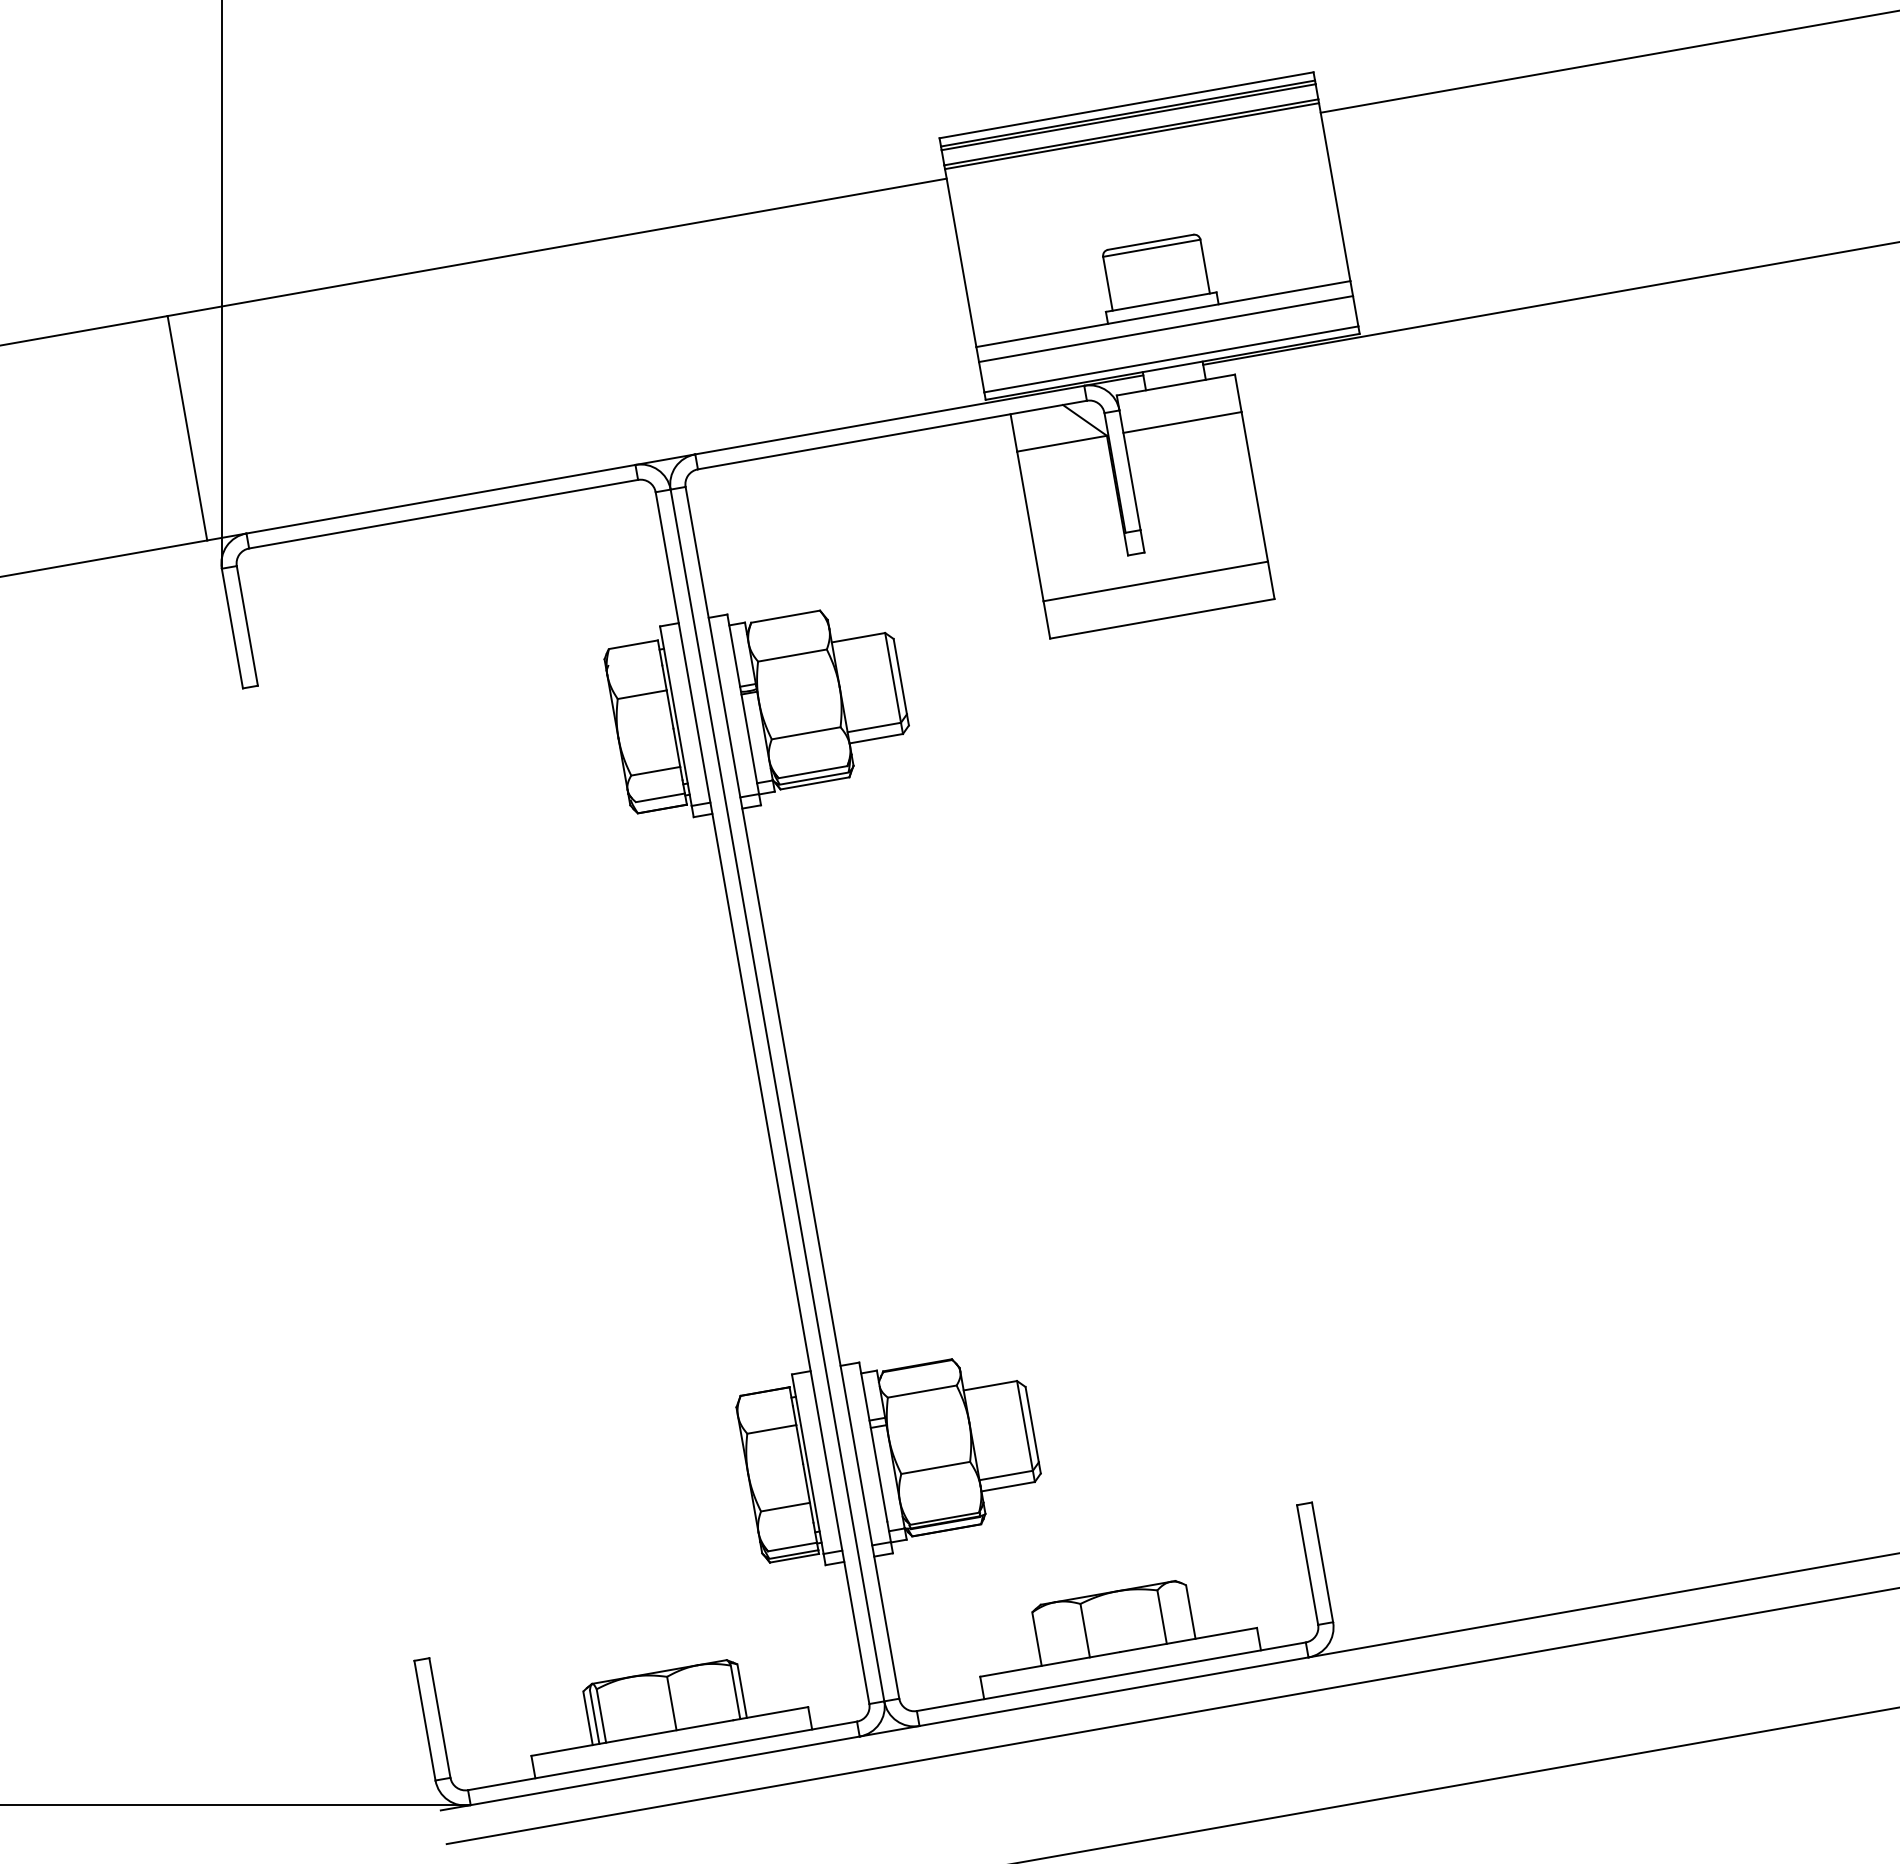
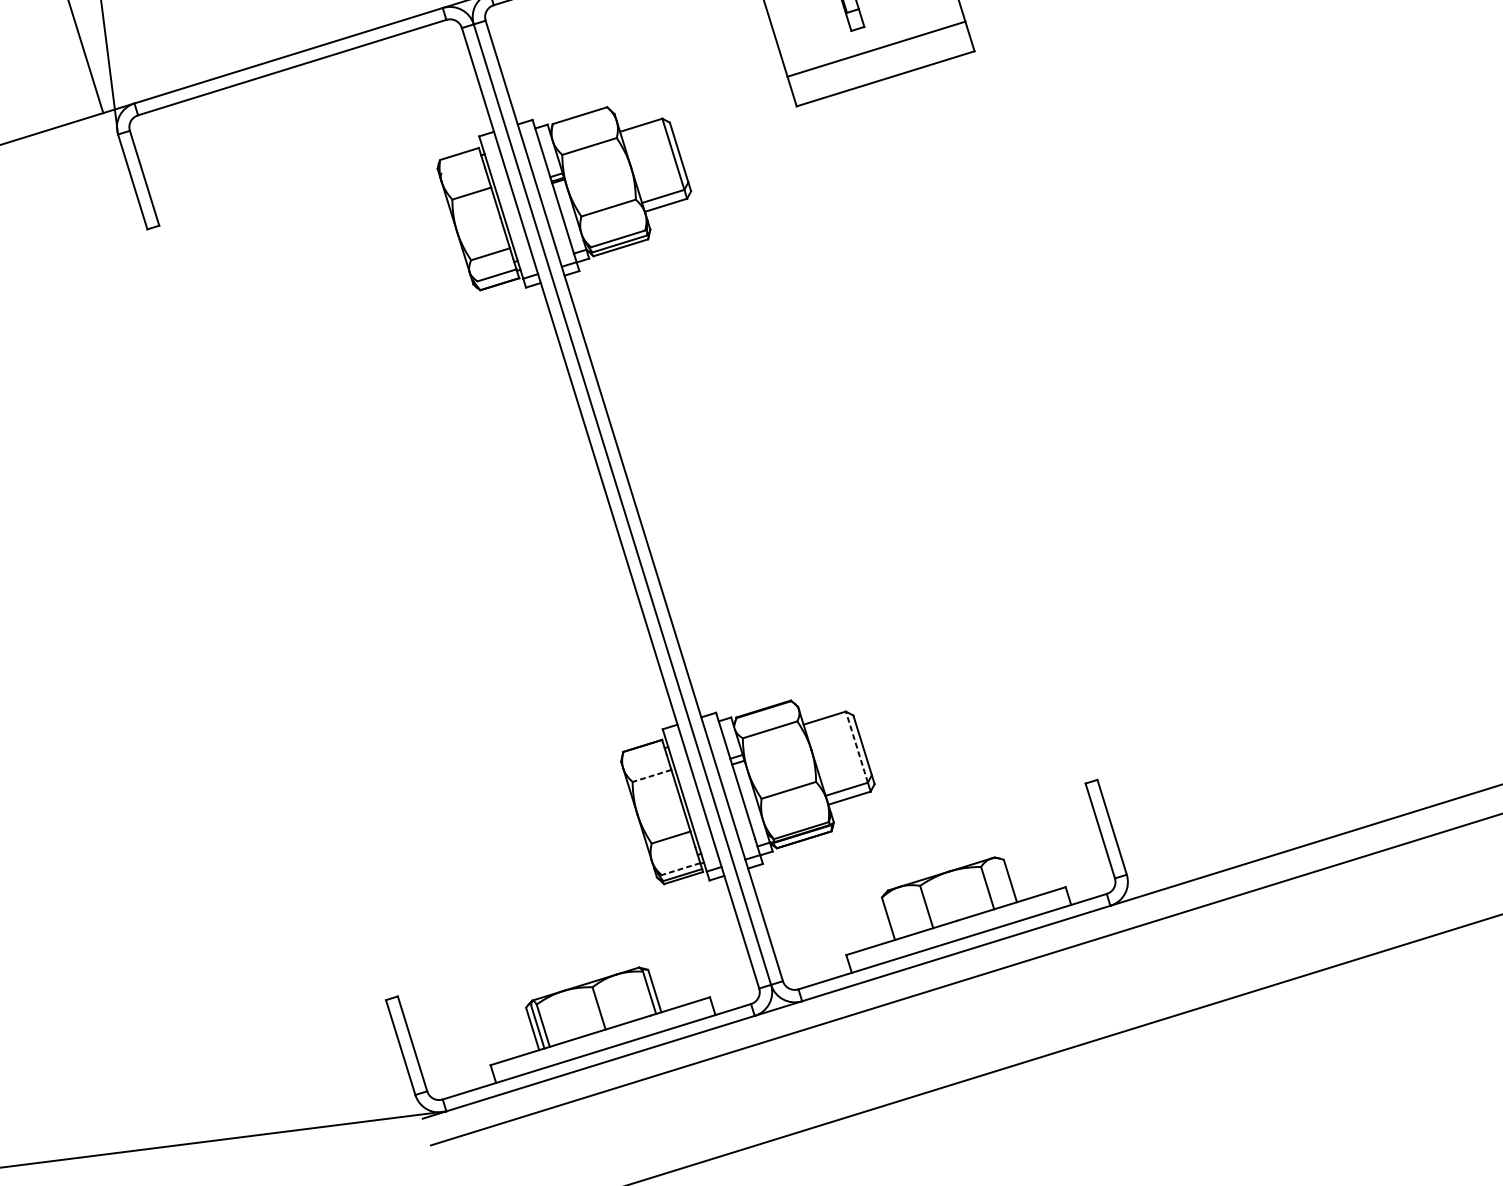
line: (1024, 1425) -> (856, 746), solid -> dashed
line: (771, 1429) -> (651, 776), solid -> dashed
line: (792, 1547) -> (680, 869), solid -> dashed

